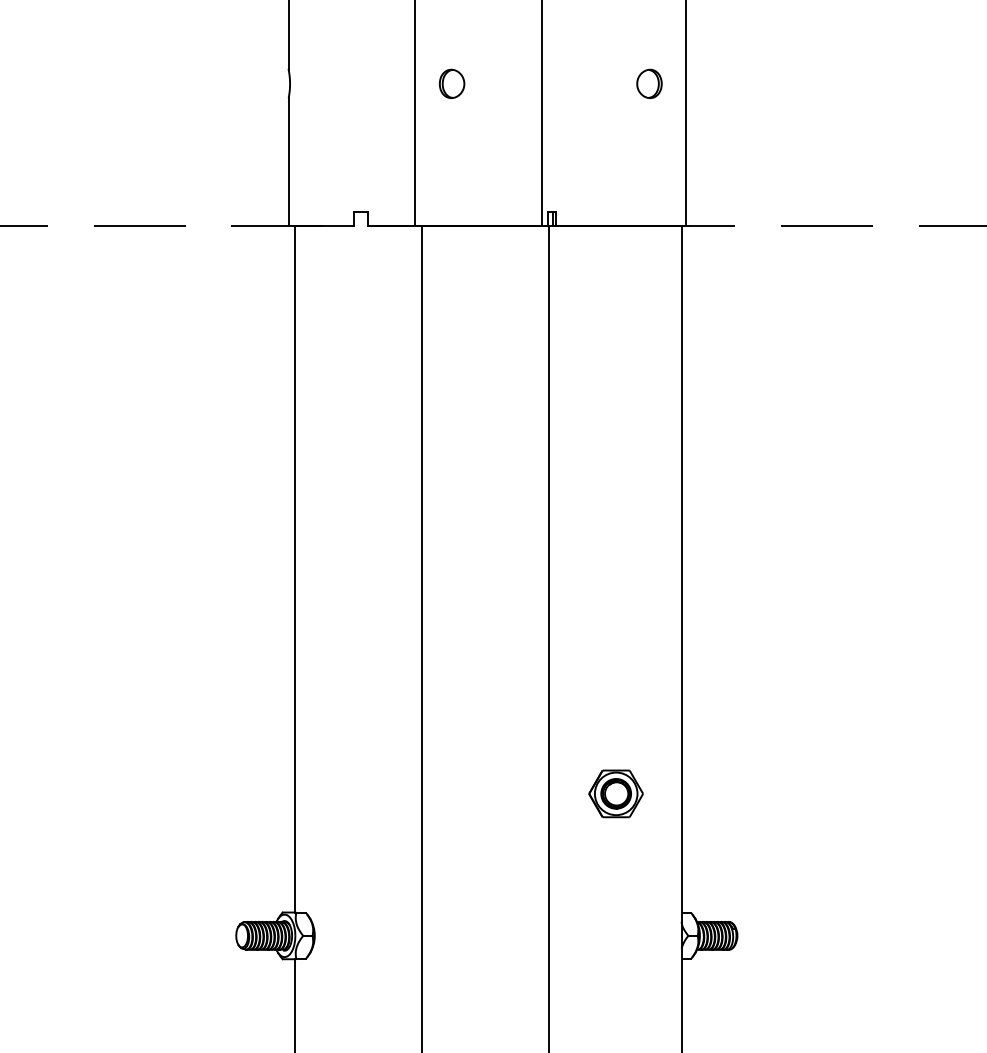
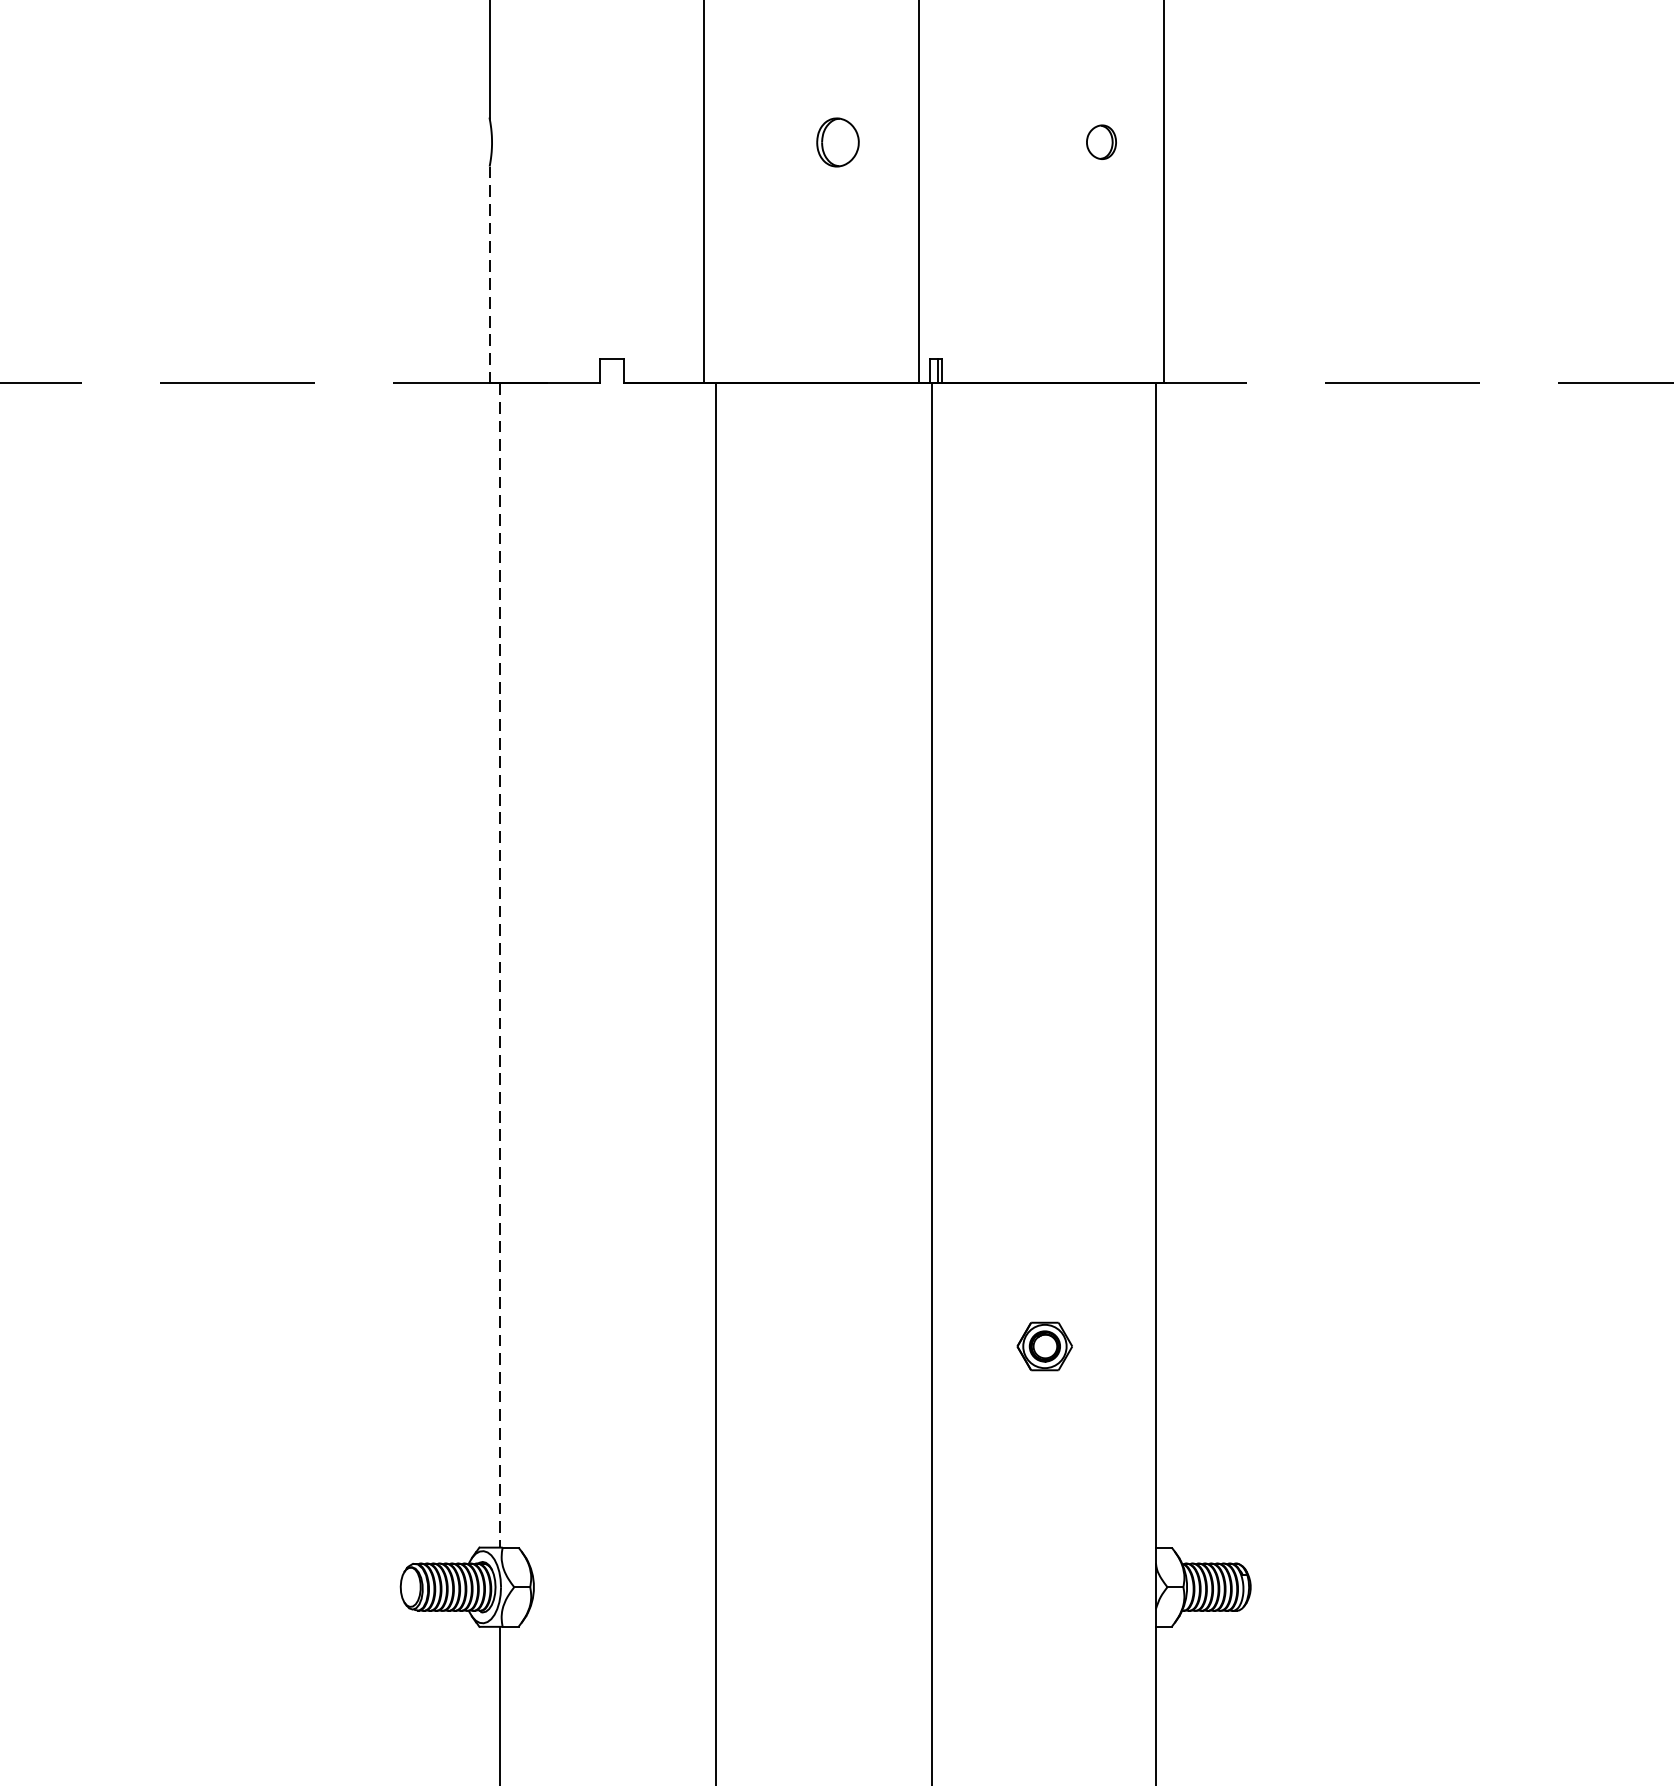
part: (451, 83) -> (837, 141), moved
part: (649, 83) -> (1101, 141), size x0.7
line: (288, 162) -> (489, 275), solid -> dashed
line: (294, 569) -> (499, 965), solid -> dashed
part: (615, 793) -> (1043, 1345), size x0.6

